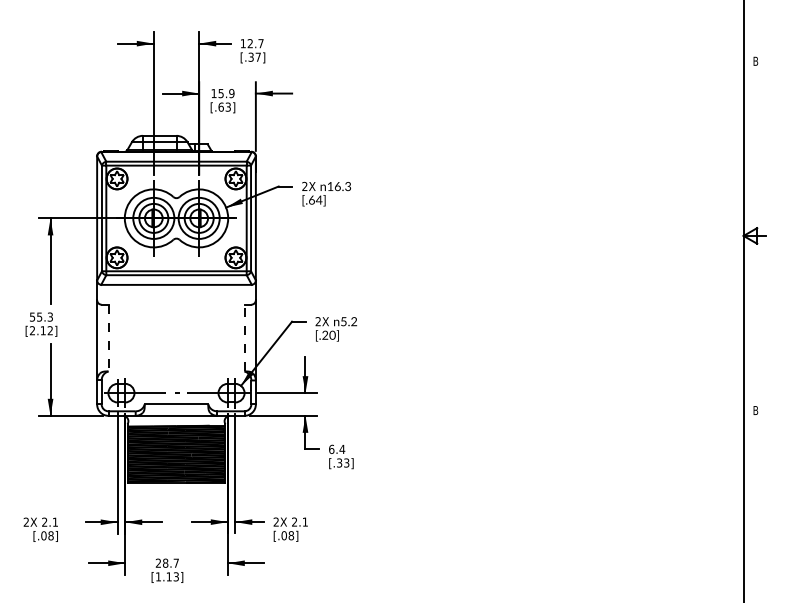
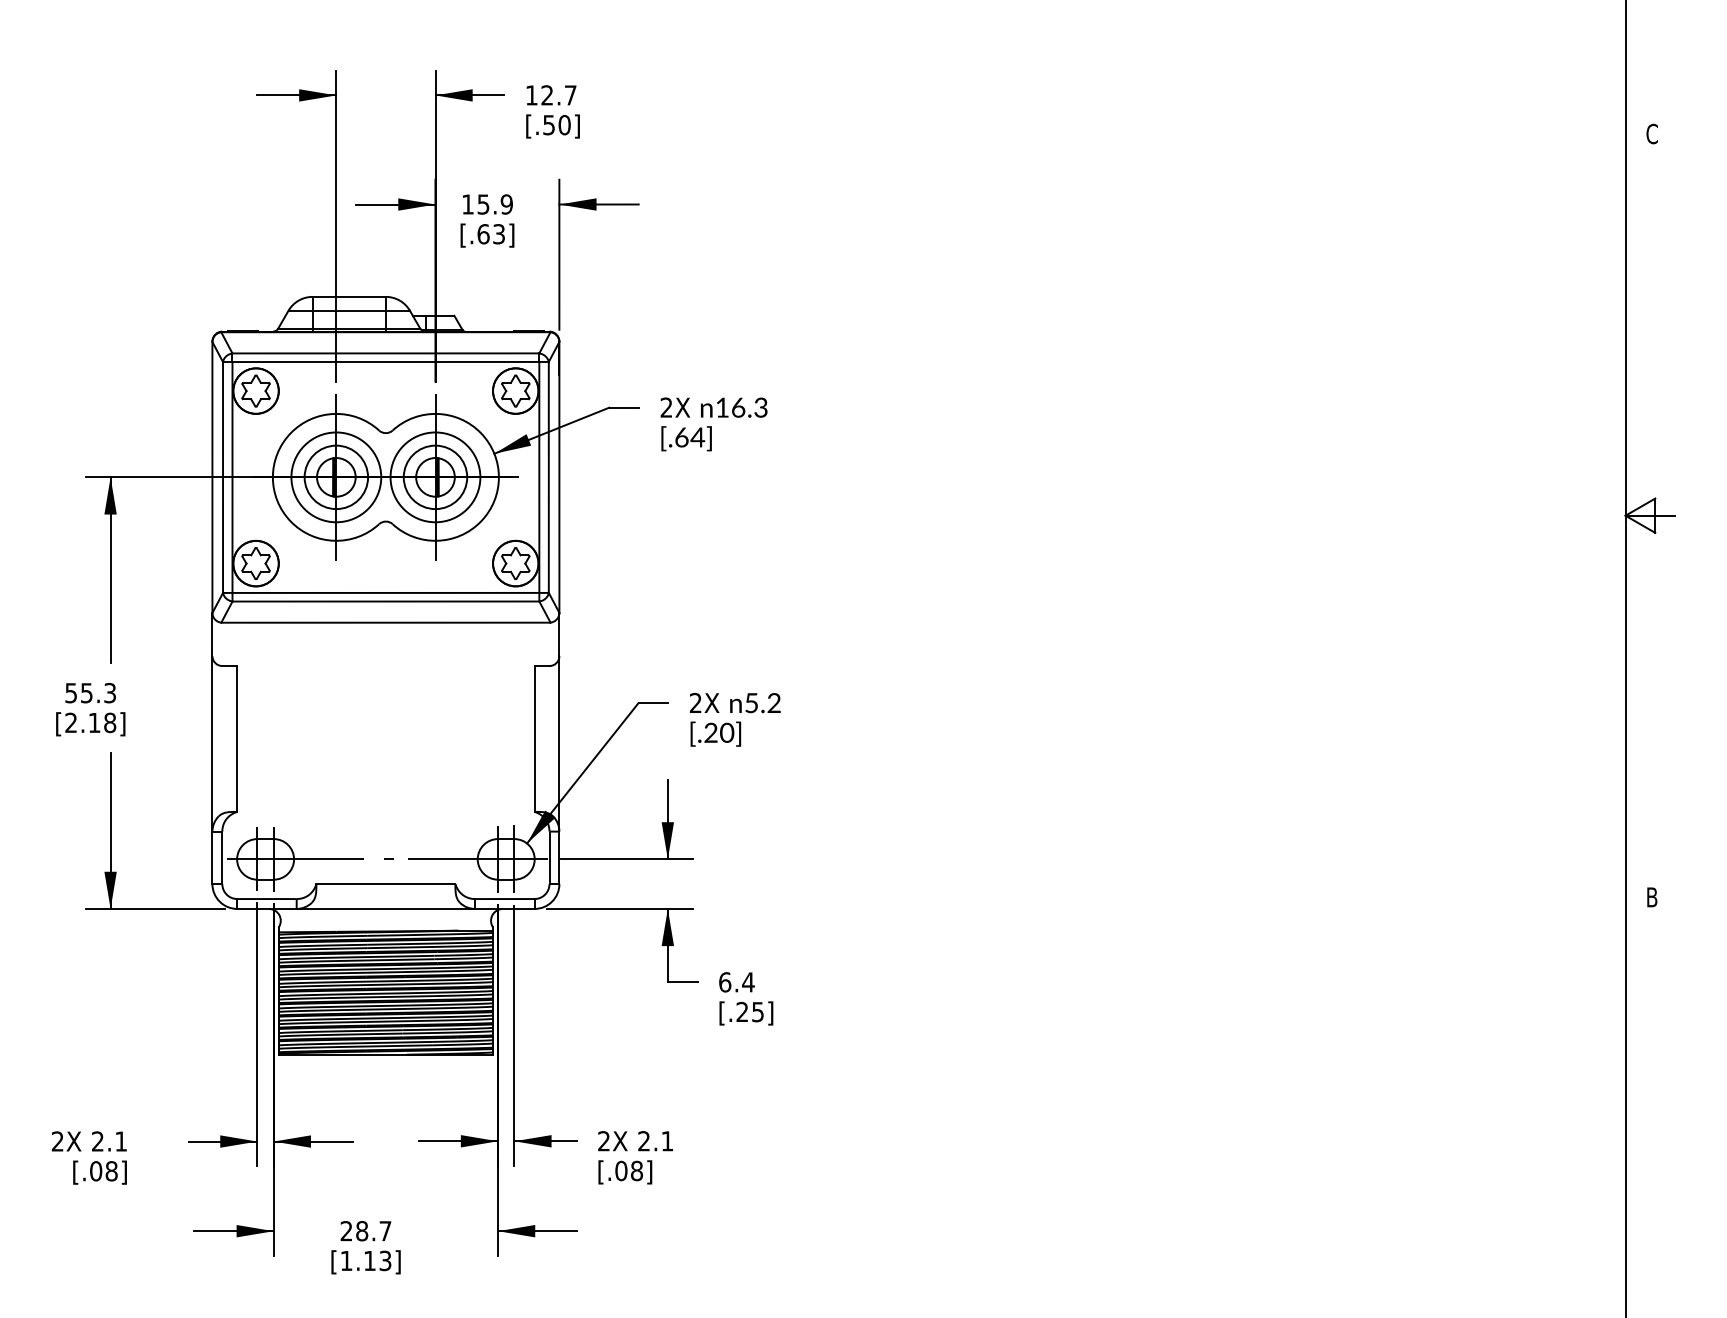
text: (254, 56) -> (556, 123), [.37] -> [.50]
text: (755, 60) -> (1651, 132), B -> C
text: (50, 330) -> (110, 722), [2.12] -> [2.18]
line: (244, 337) -> (534, 737), dashed -> solid
line: (108, 338) -> (237, 739), dashed -> solid
text: (343, 462) -> (750, 1010), [.33] -> [.25]

